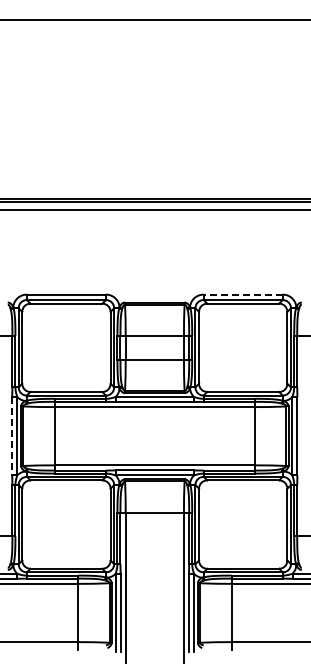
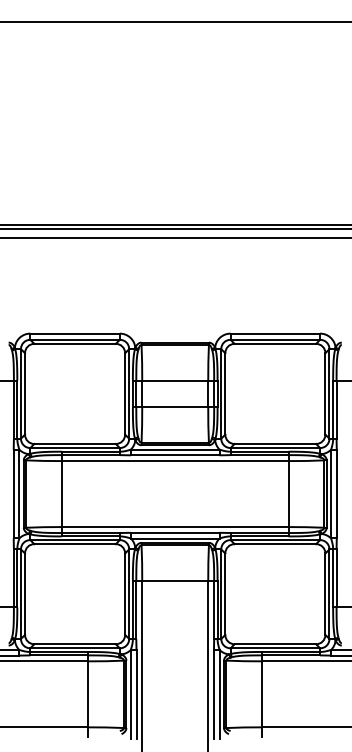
line: (242, 294) -> (274, 333), dashed -> solid
line: (12, 436) -> (13, 494), dashed -> solid

